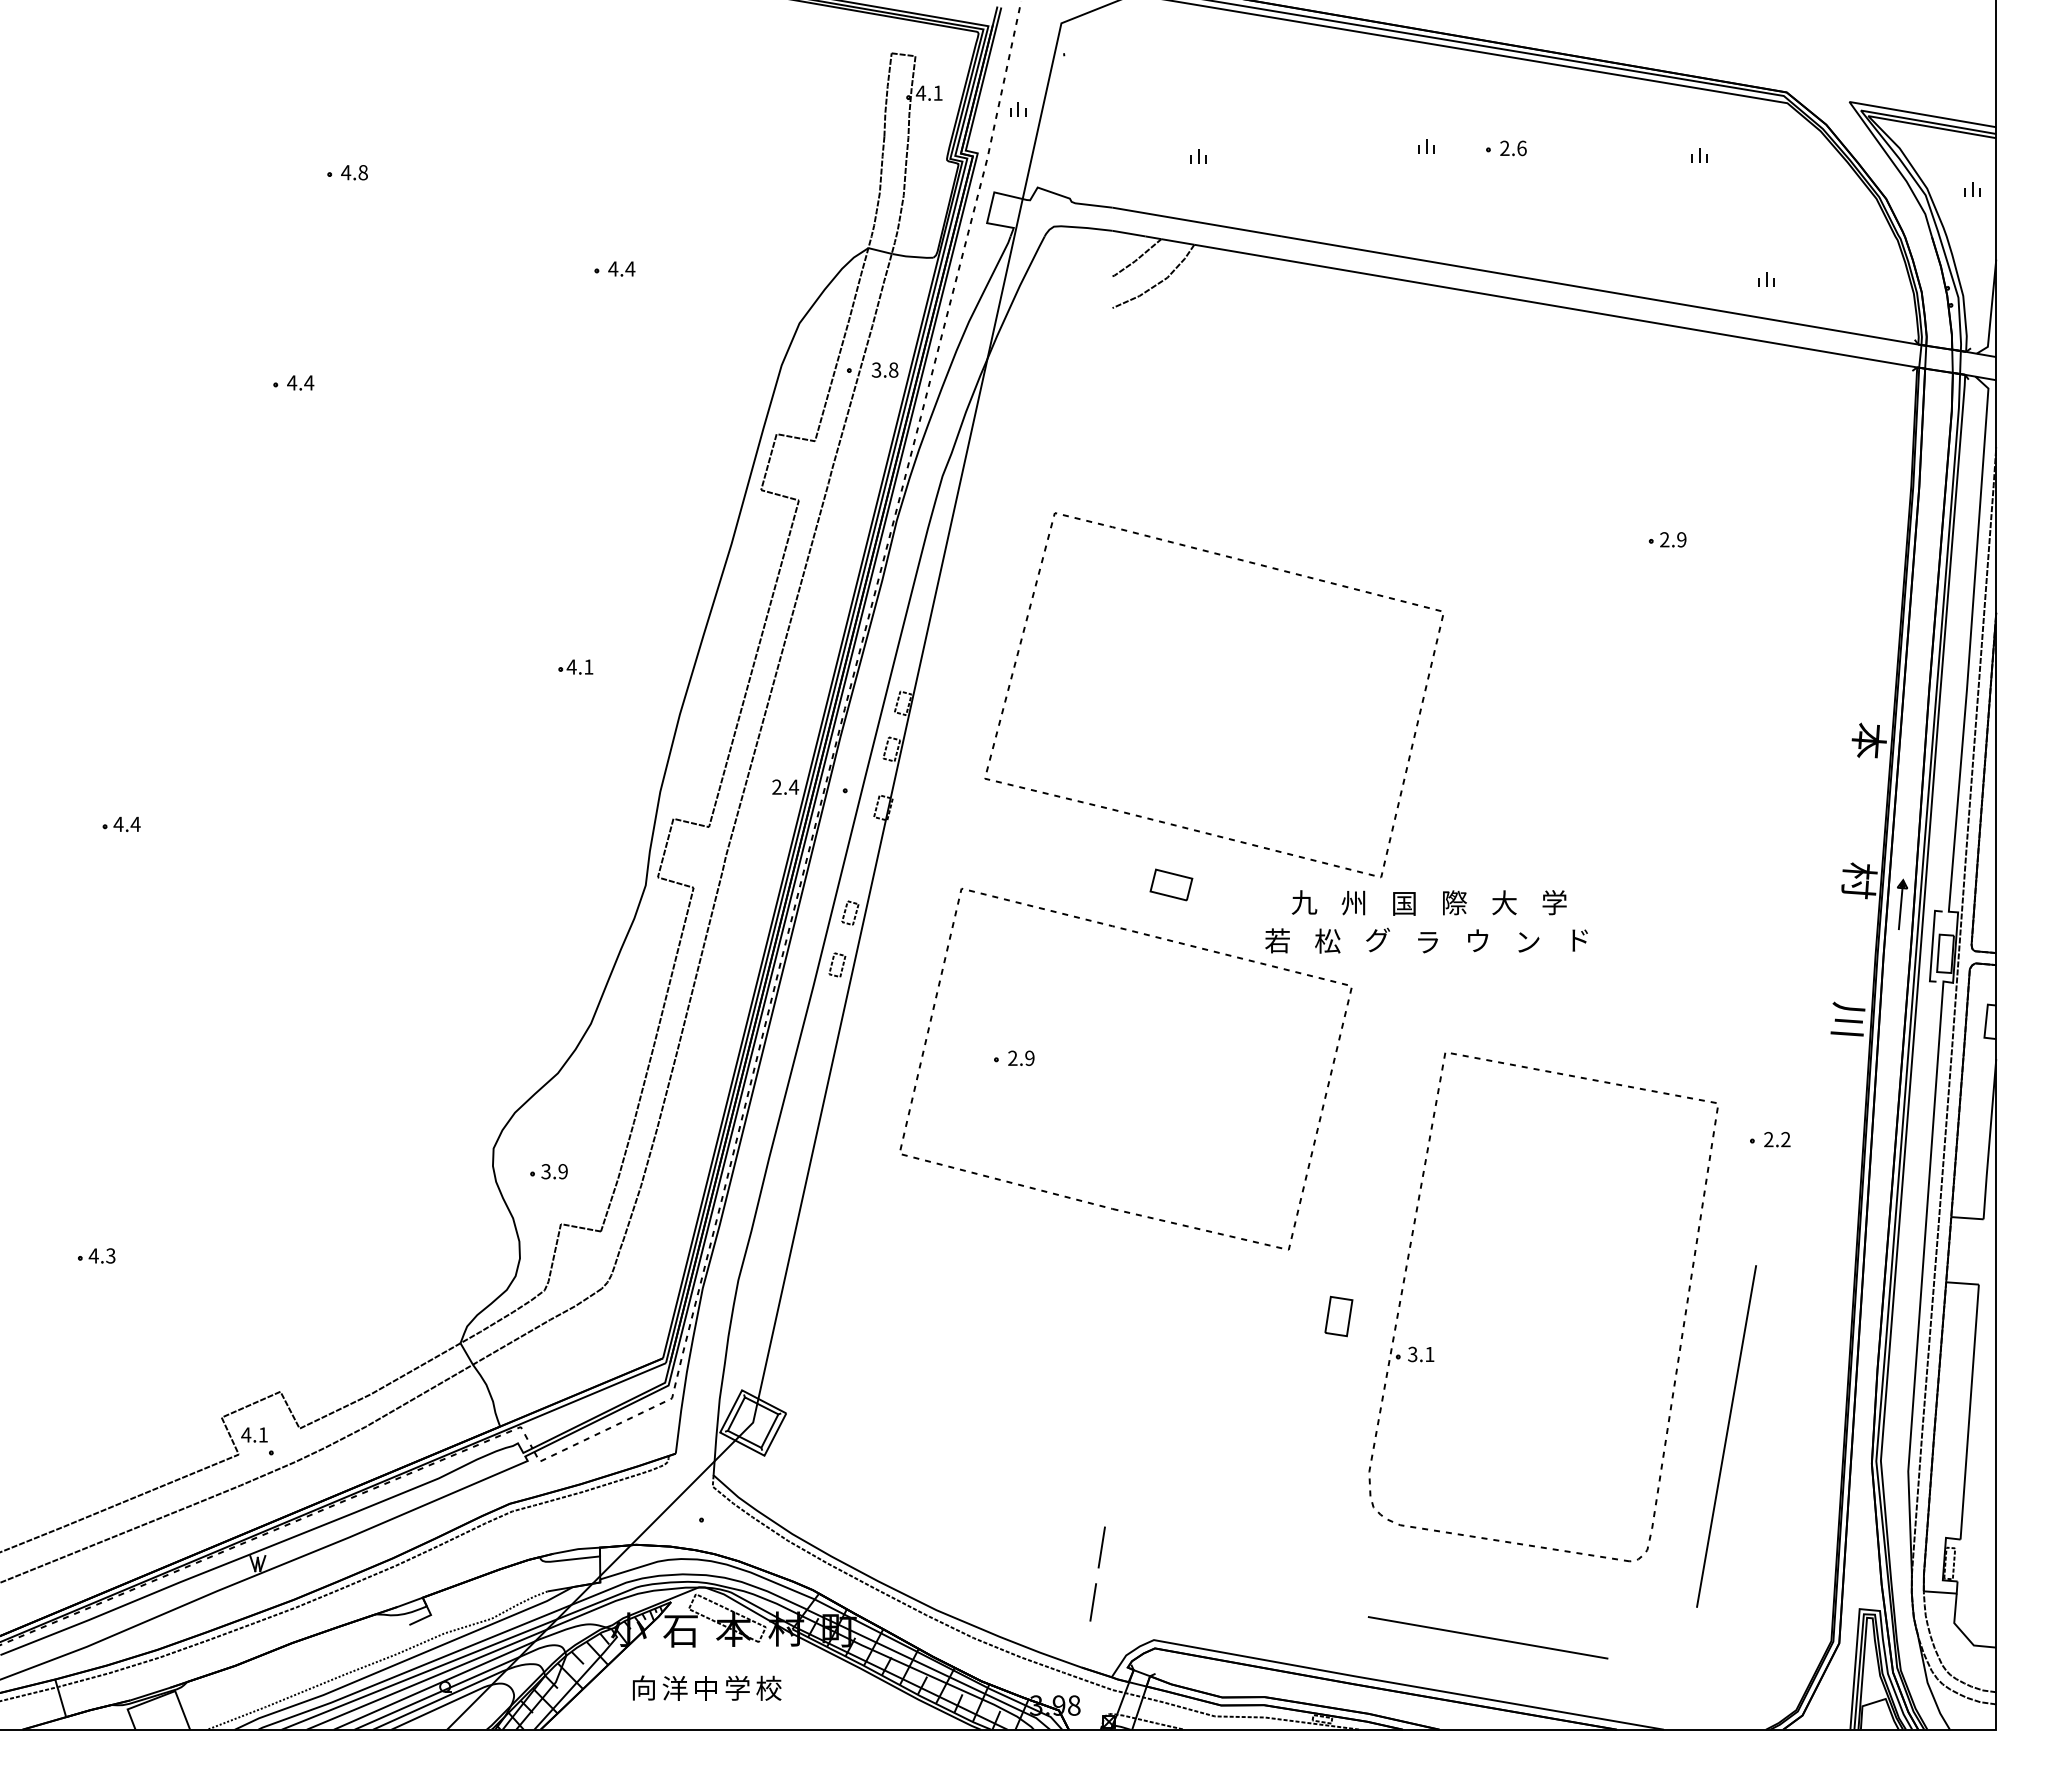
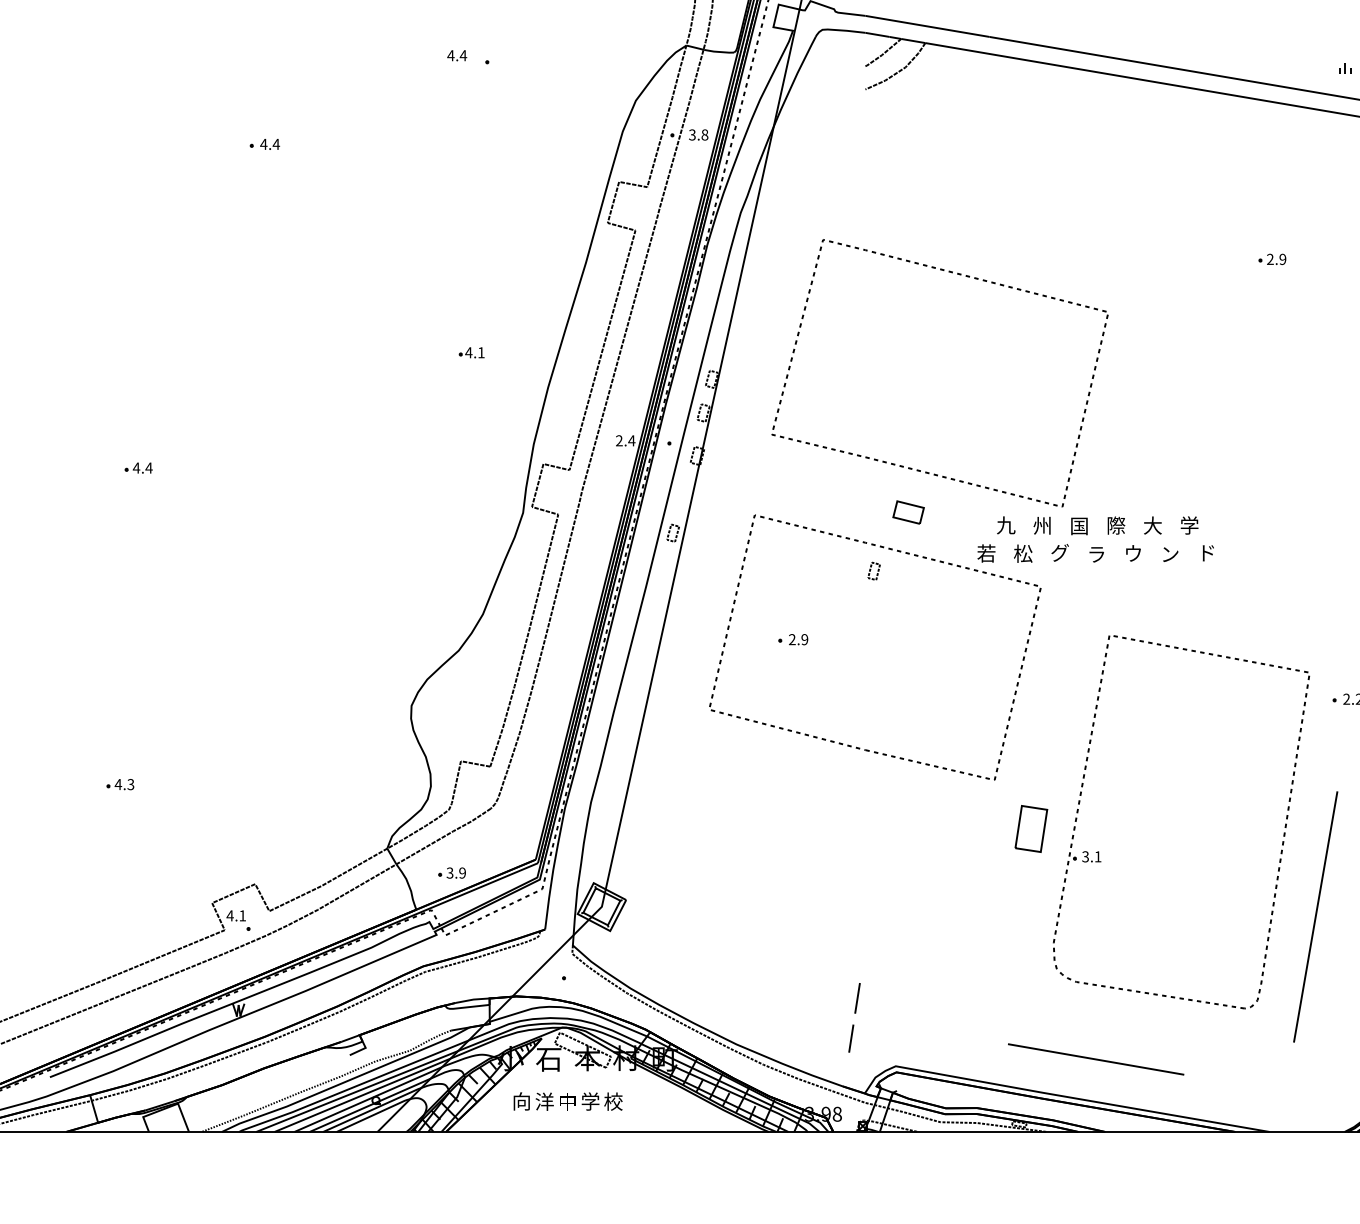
text: (621, 268) -> (456, 55), moved
part: (837, 964) -> (874, 570), moved
part: (548, 1171) -> (451, 872), moved
part: (1338, 1316) -> (1031, 828), size x1.6
line: (1487, 1637) -> (1095, 1059), moved

